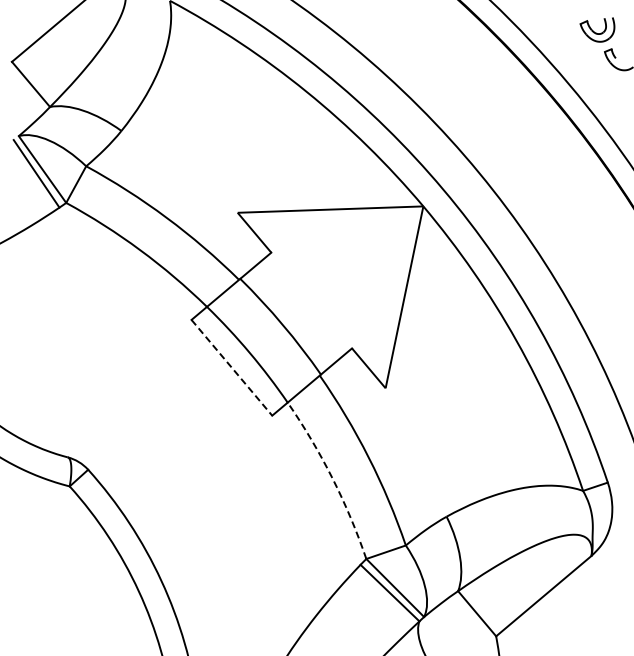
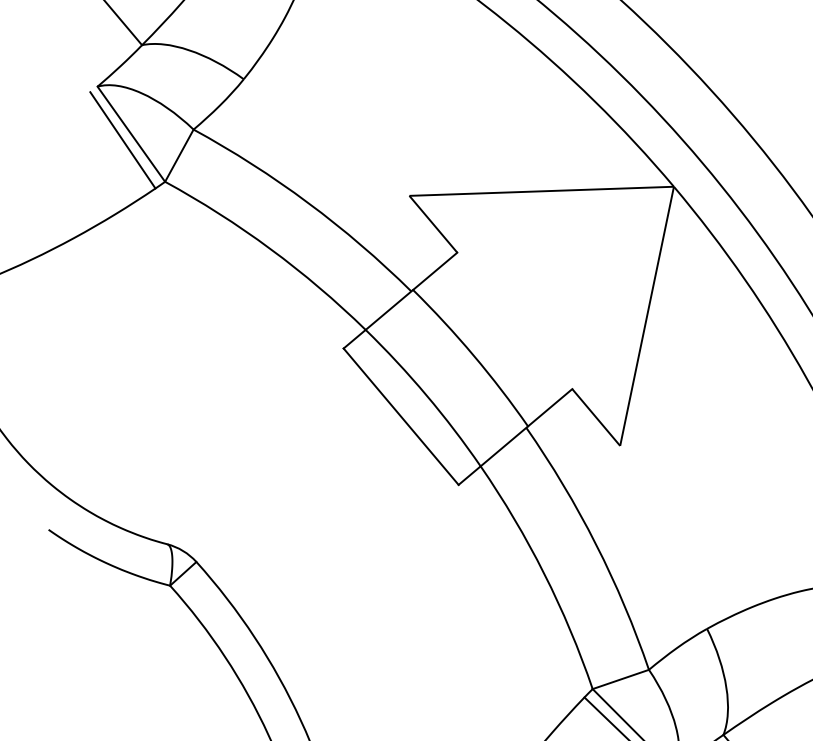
line: (231, 367) -> (400, 416), dashed -> solid
arc: (332, 478) -> (544, 574), dashed -> solid

